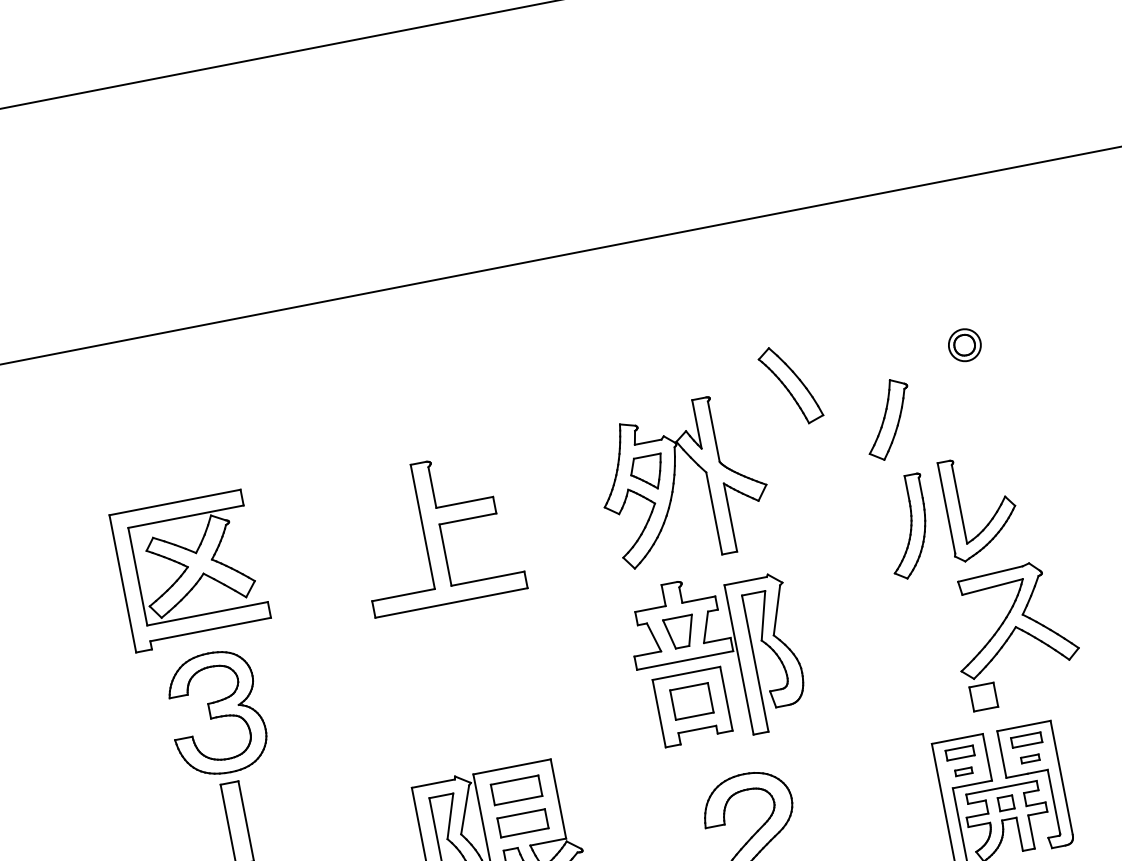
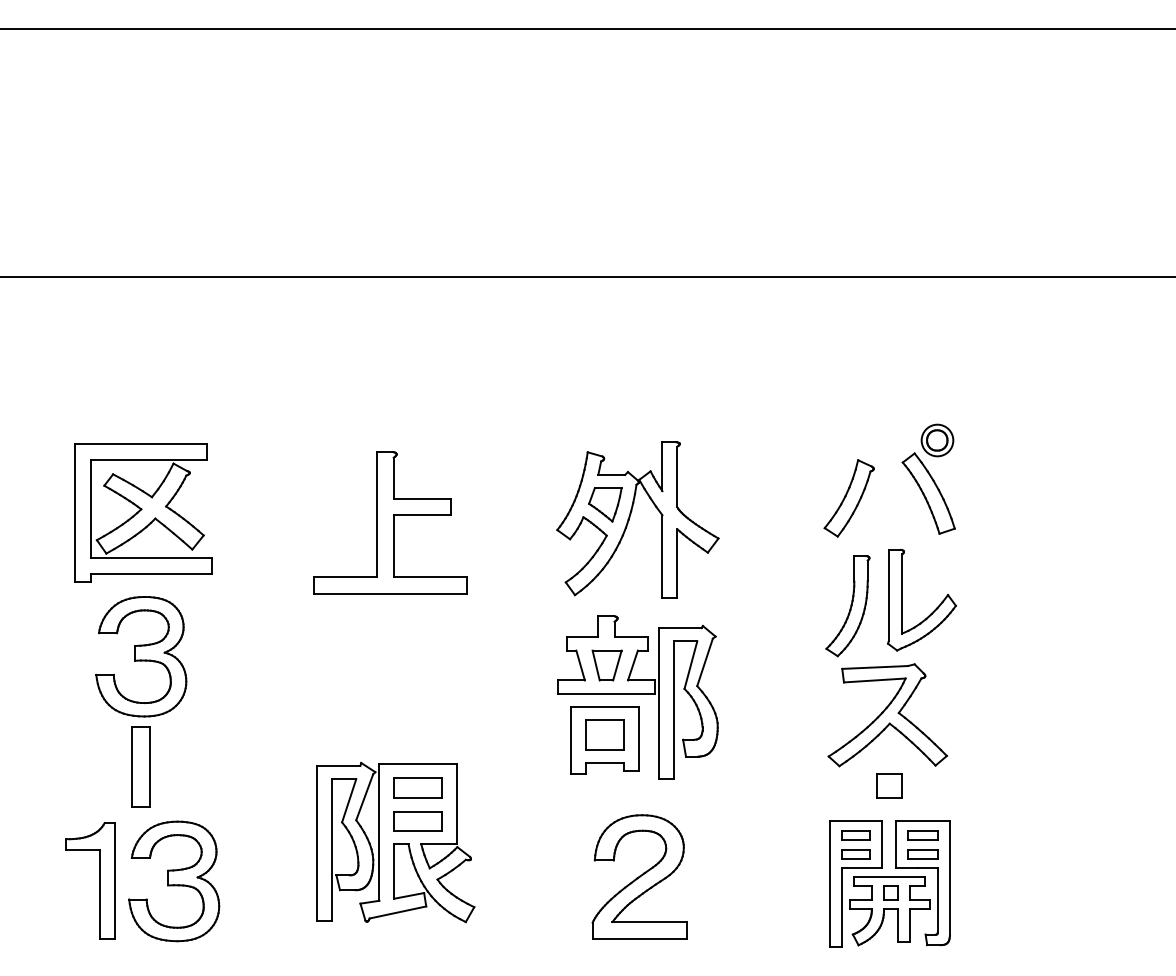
part: (790, 385) -> (928, 493), moved
part: (1011, 619) -> (887, 715), moved
part: (1029, 759) -> (922, 854), size x1.67
part: (963, 771) -> (855, 854), size x1.67

